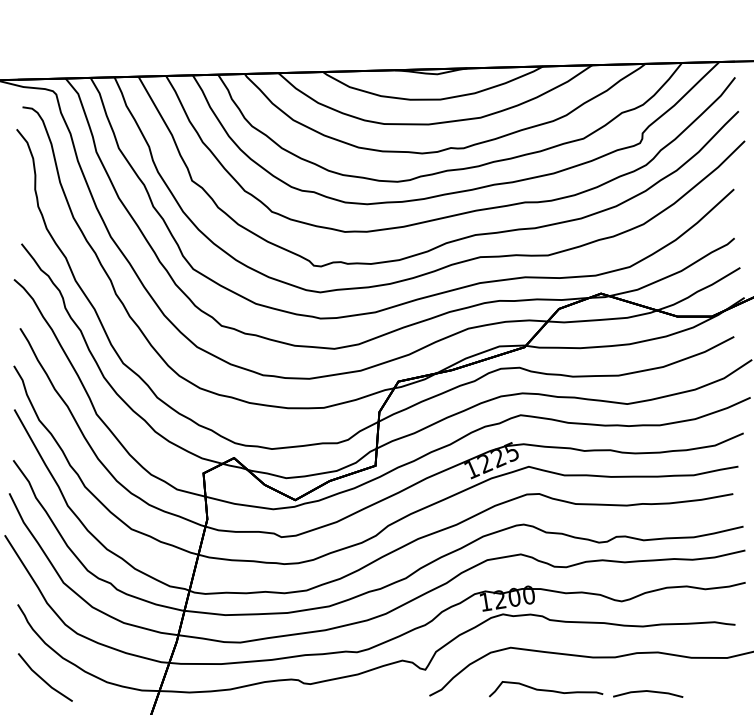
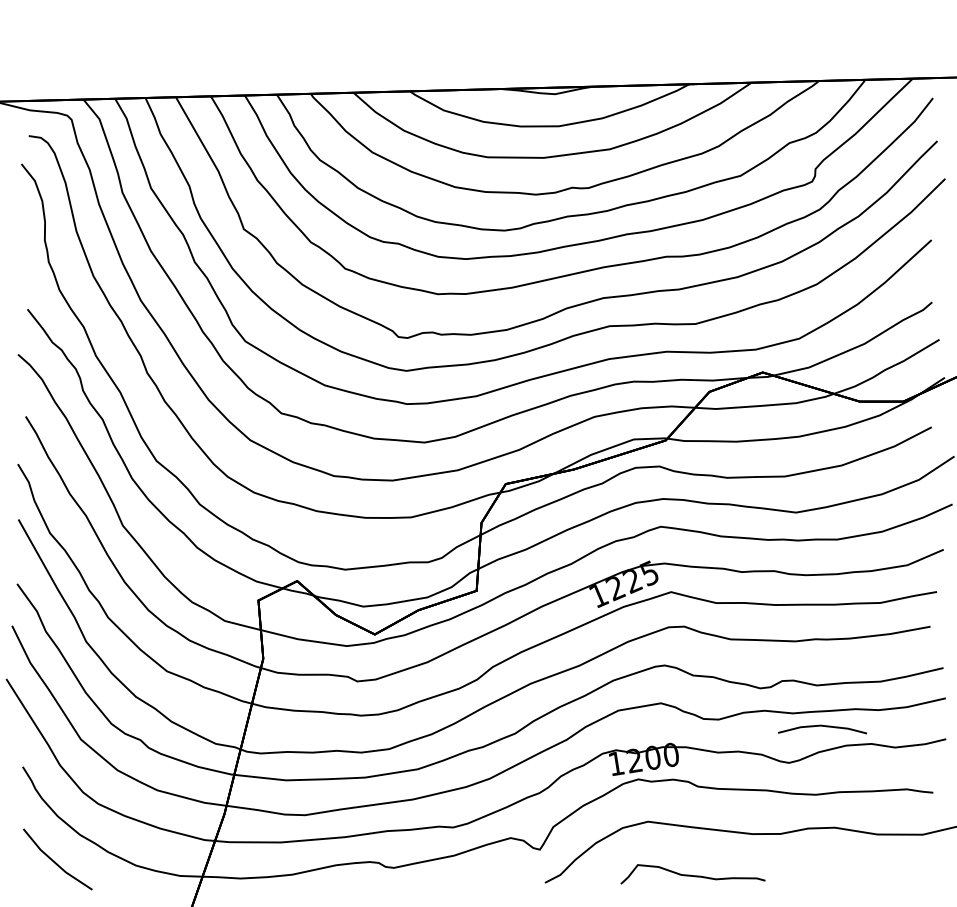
line: (648, 692) -> (822, 727), moved

